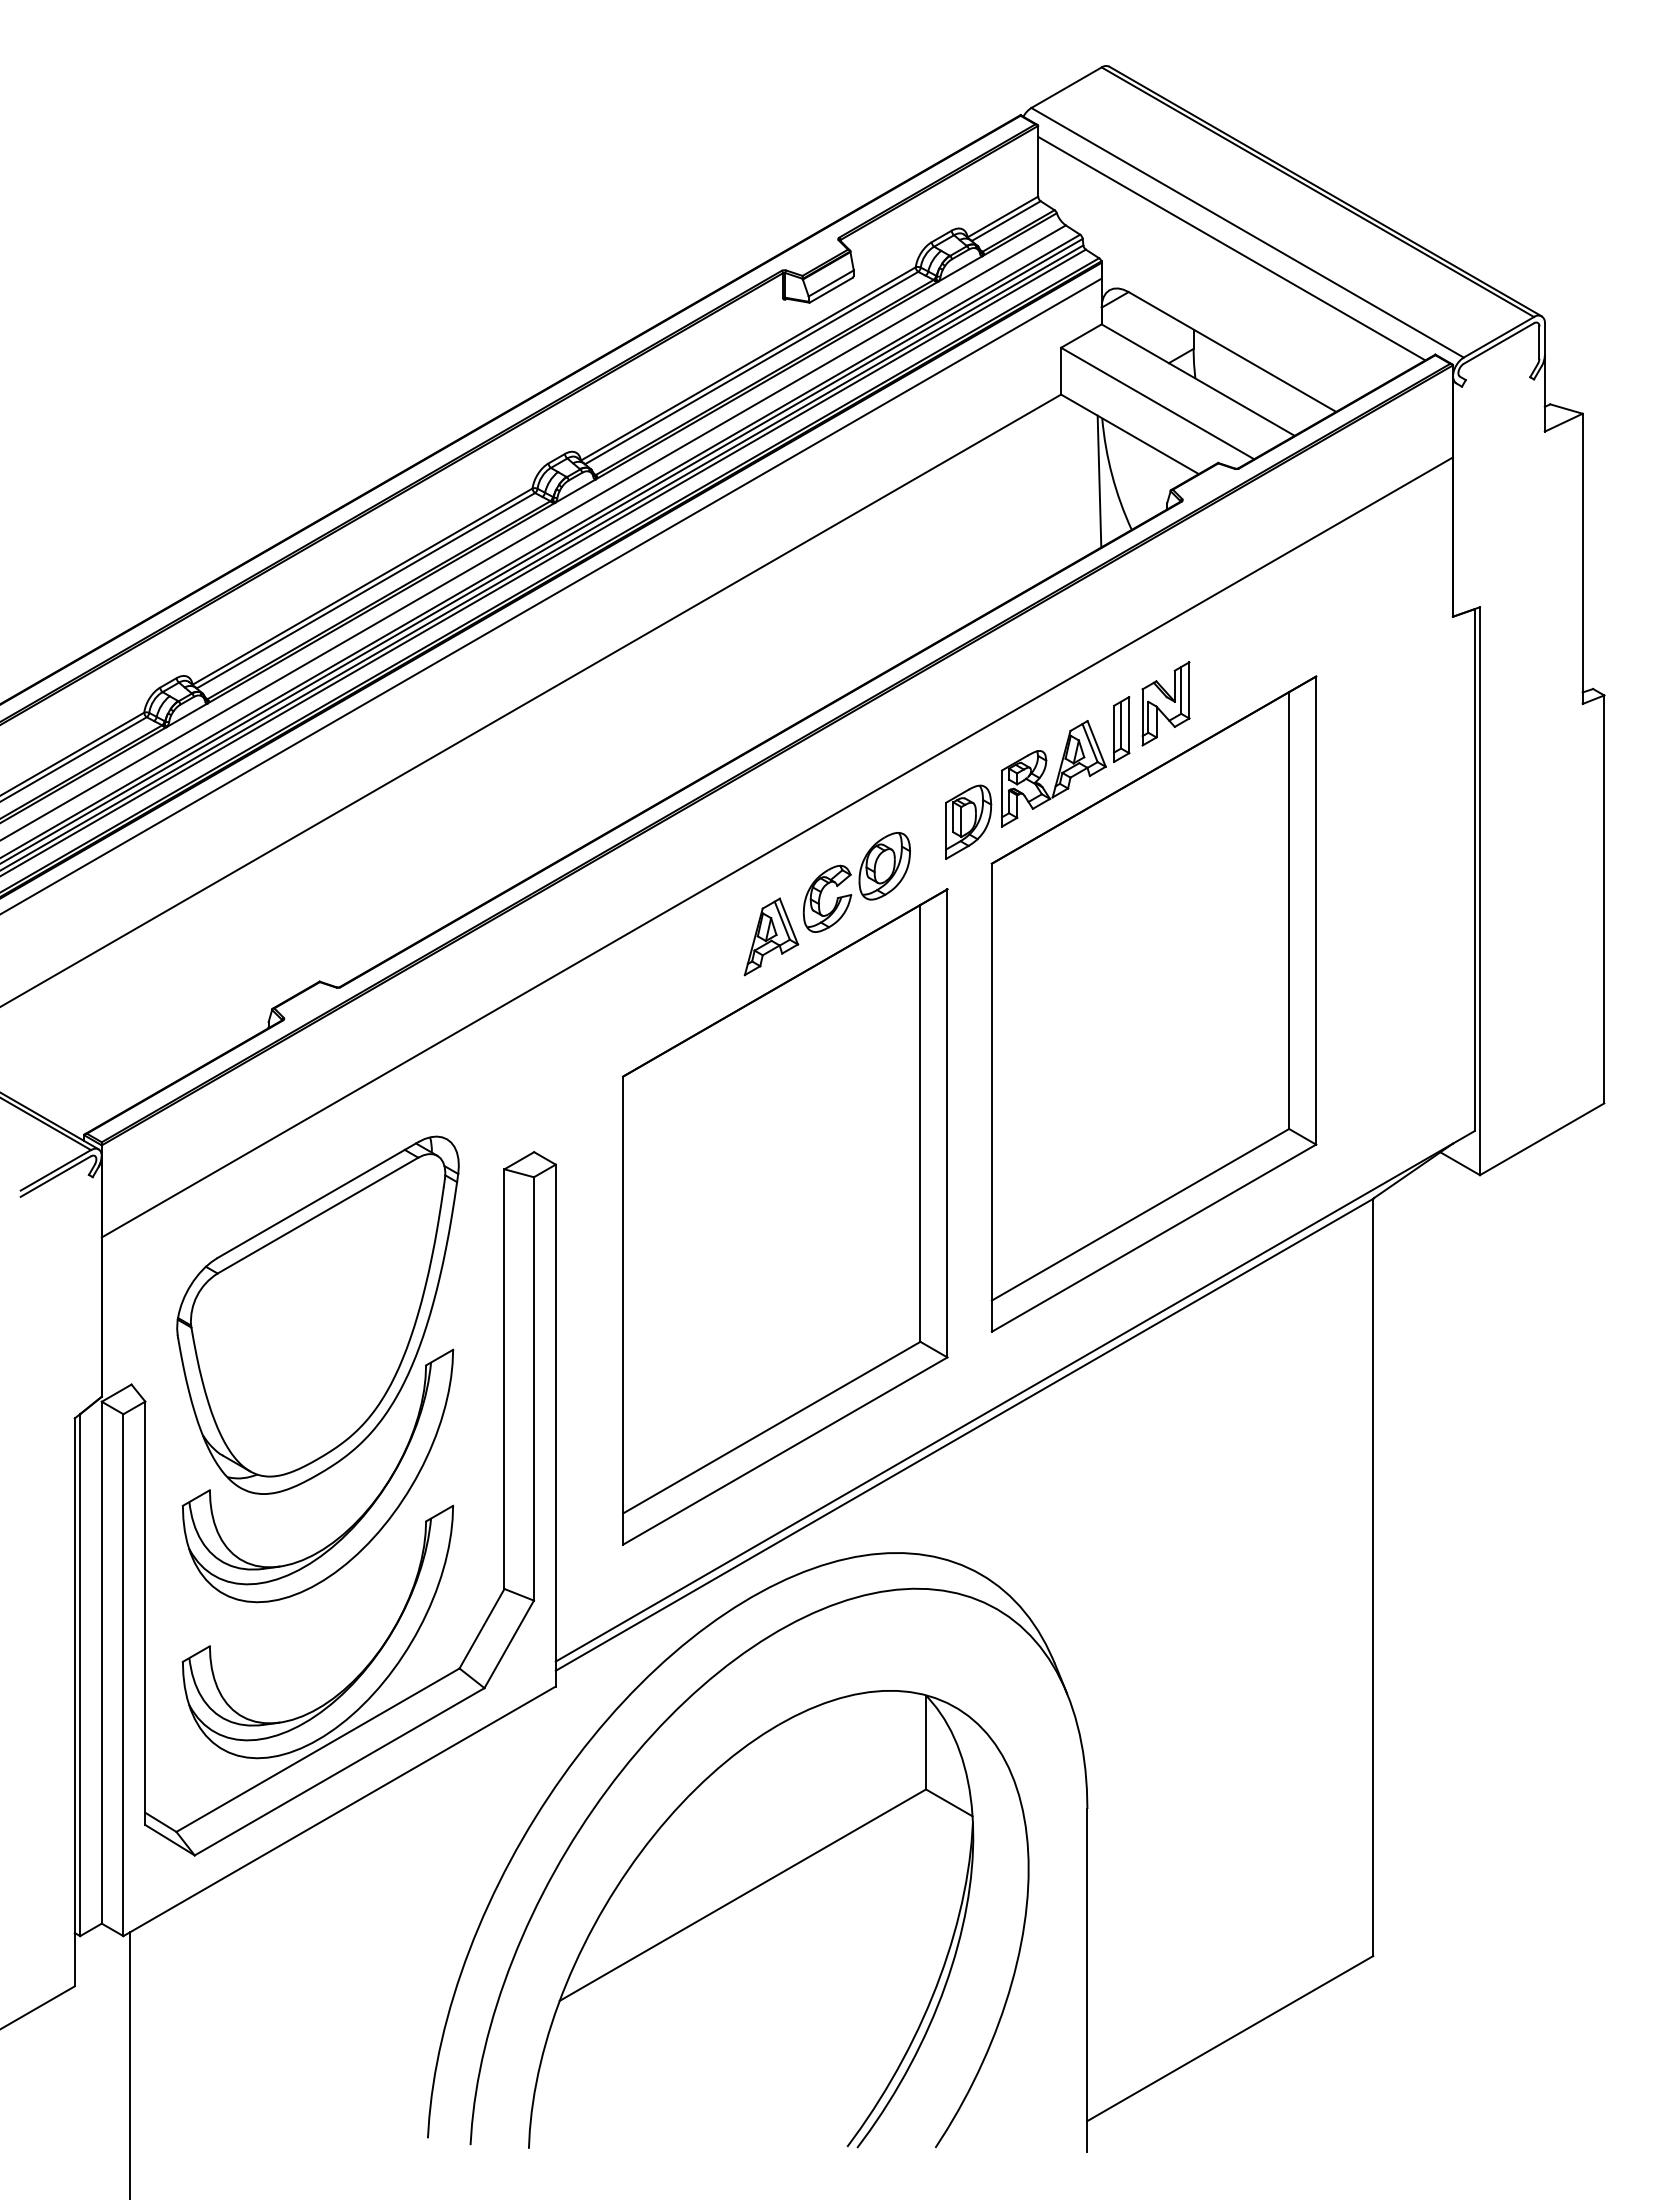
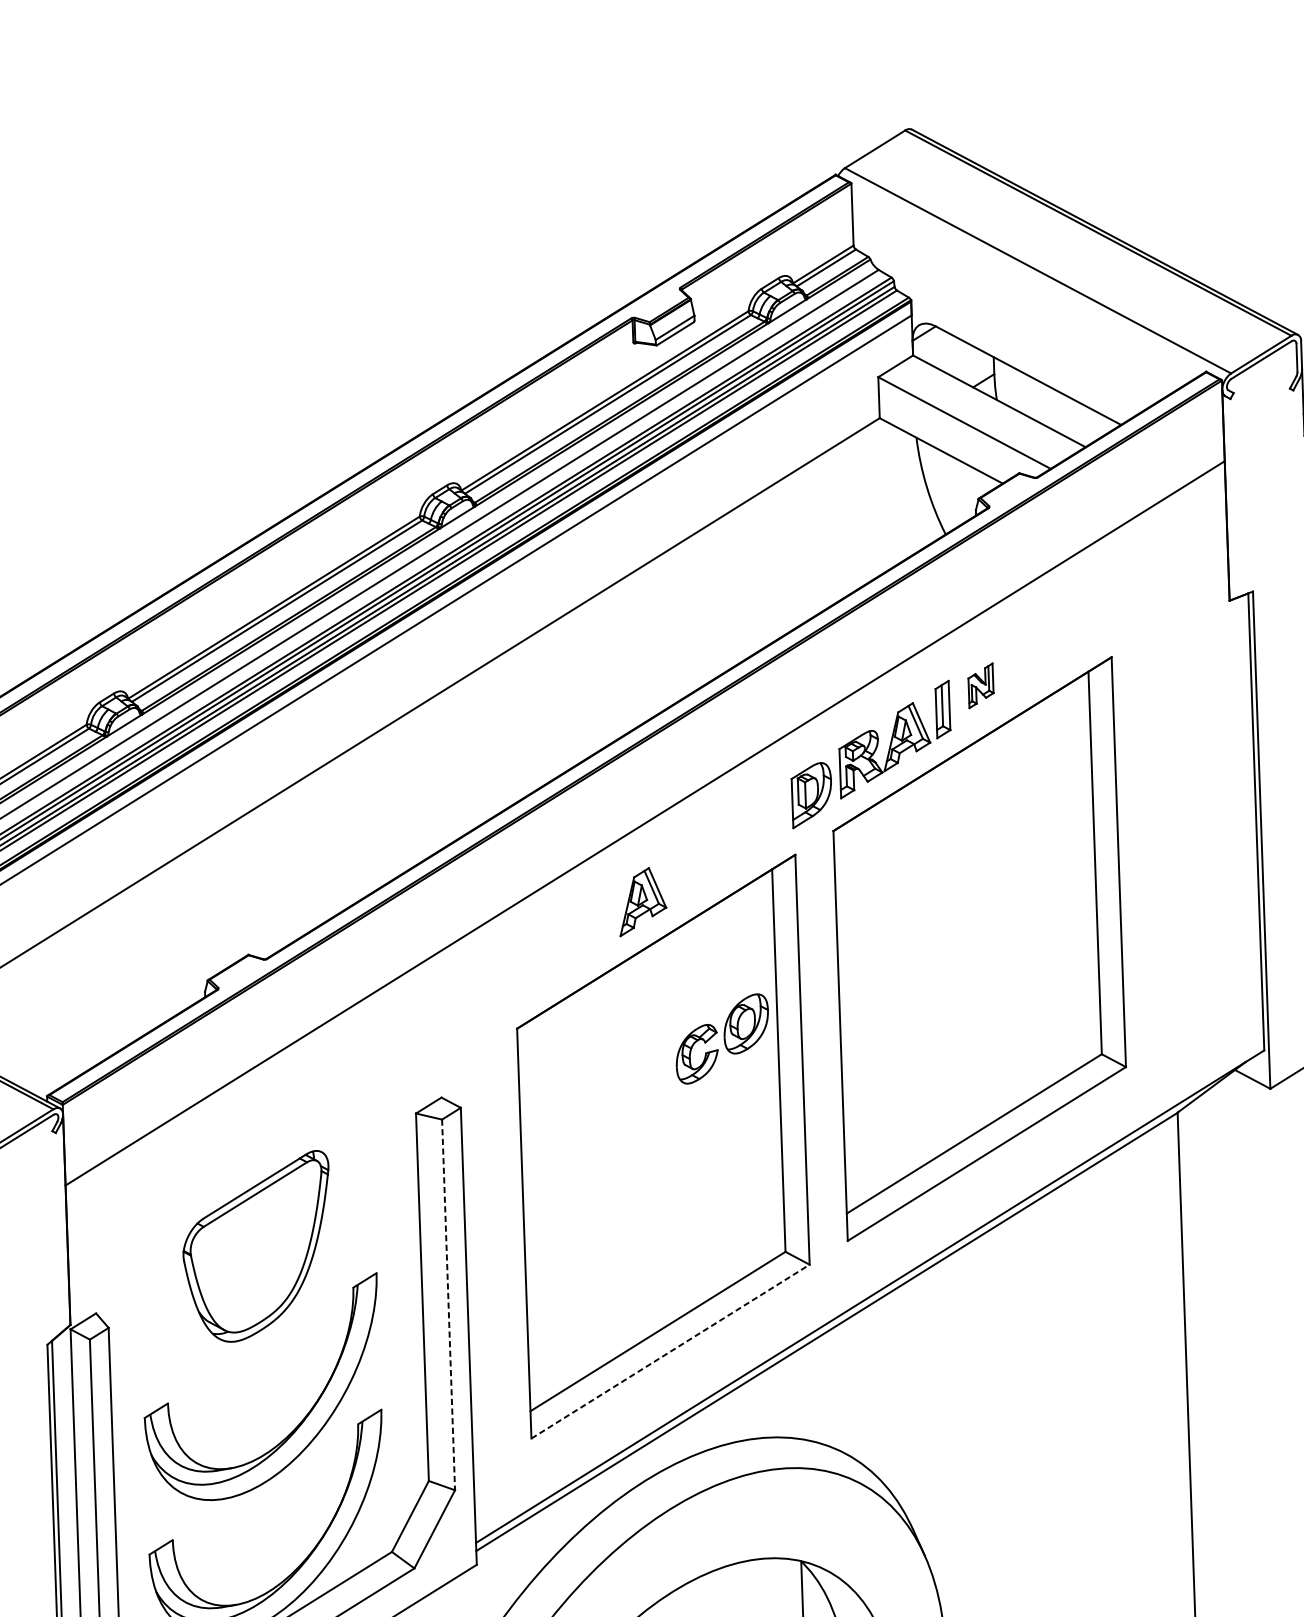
line: (1231, 248) -> (1024, 285), removed
line: (1099, 481) -> (916, 493), removed
part: (1165, 703) -> (980, 685), size x0.6
part: (856, 882) -> (722, 1039), moved
part: (317, 1314) -> (256, 1246), size x0.6
line: (533, 1388) -> (448, 1304), solid -> dashed
line: (785, 1450) -> (670, 1351), solid -> dashed

